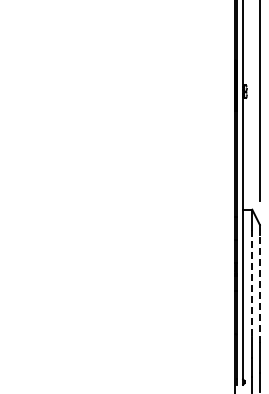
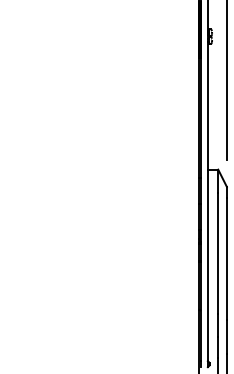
line: (252, 283) -> (218, 252), dashed -> solid
line: (259, 288) -> (226, 258), dashed -> solid

